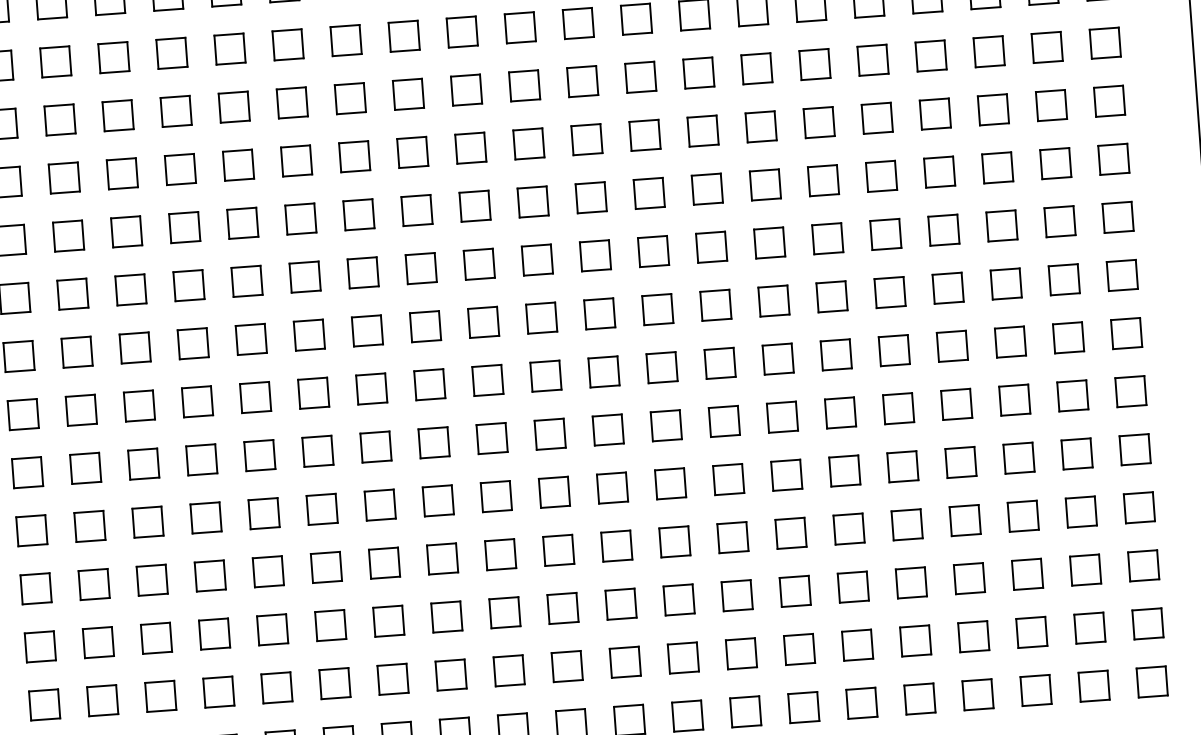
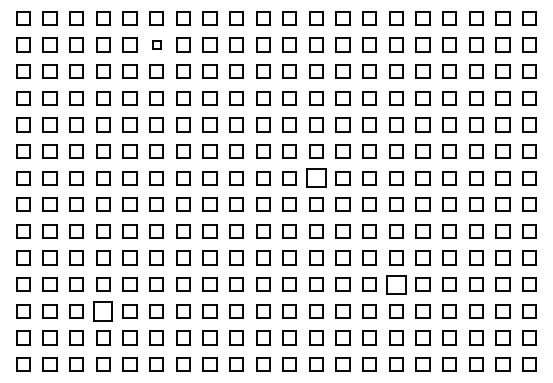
part: (287, 44) -> (156, 44), size x0.6
part: (657, 310) -> (316, 178), size x1.4
part: (849, 528) -> (396, 284), size x1.4
part: (215, 634) -> (103, 311), size x1.4

